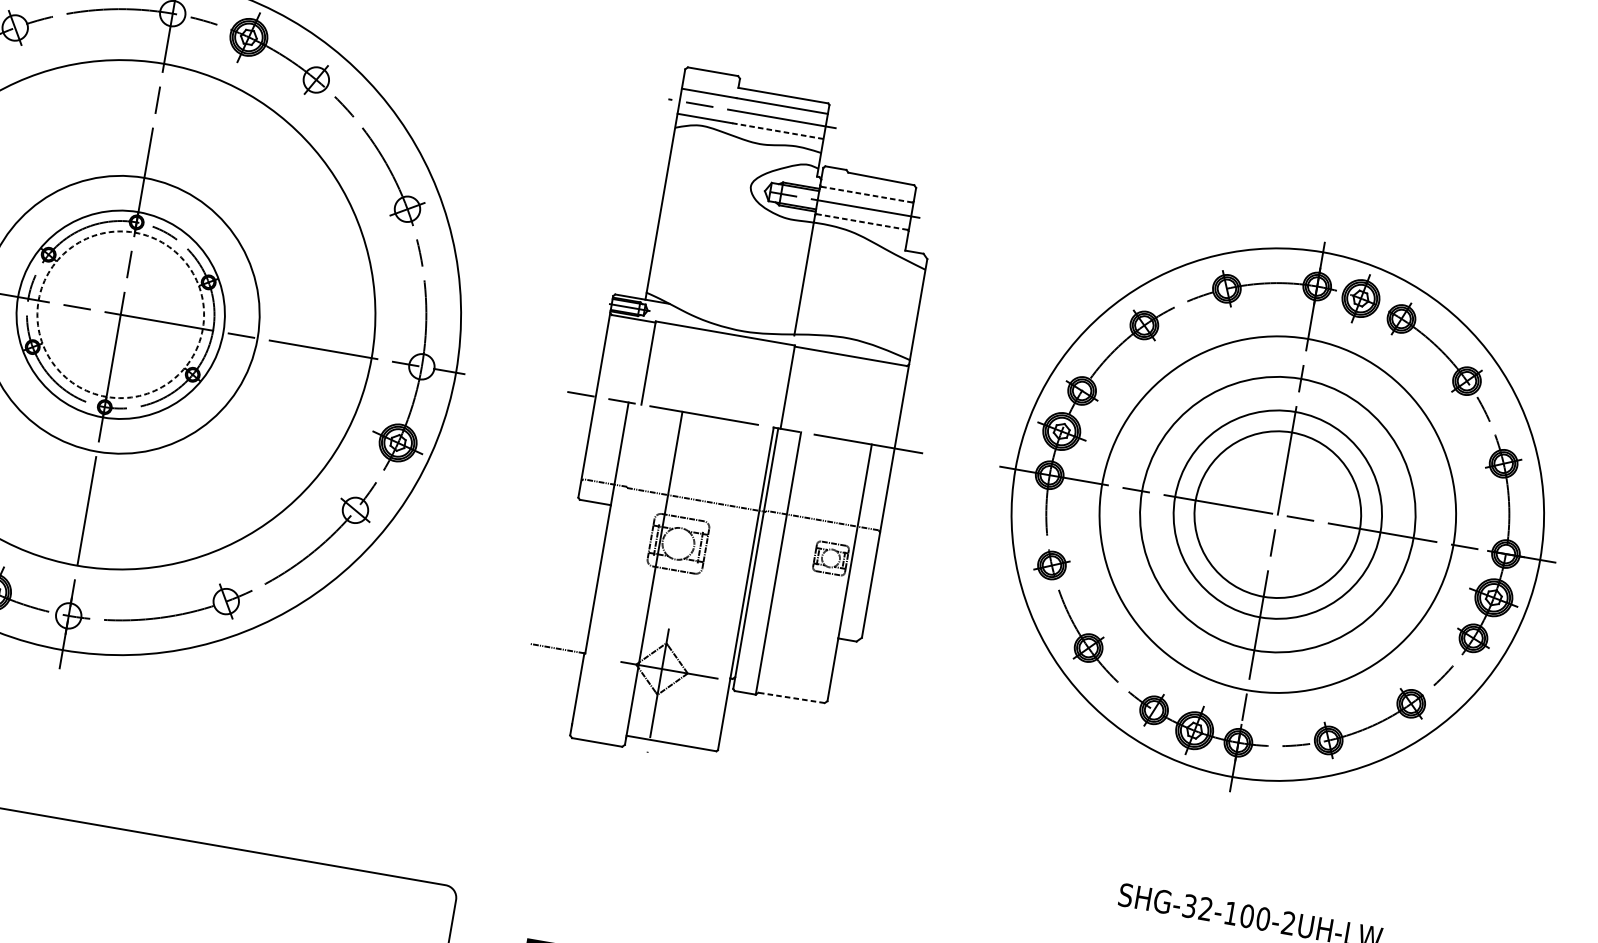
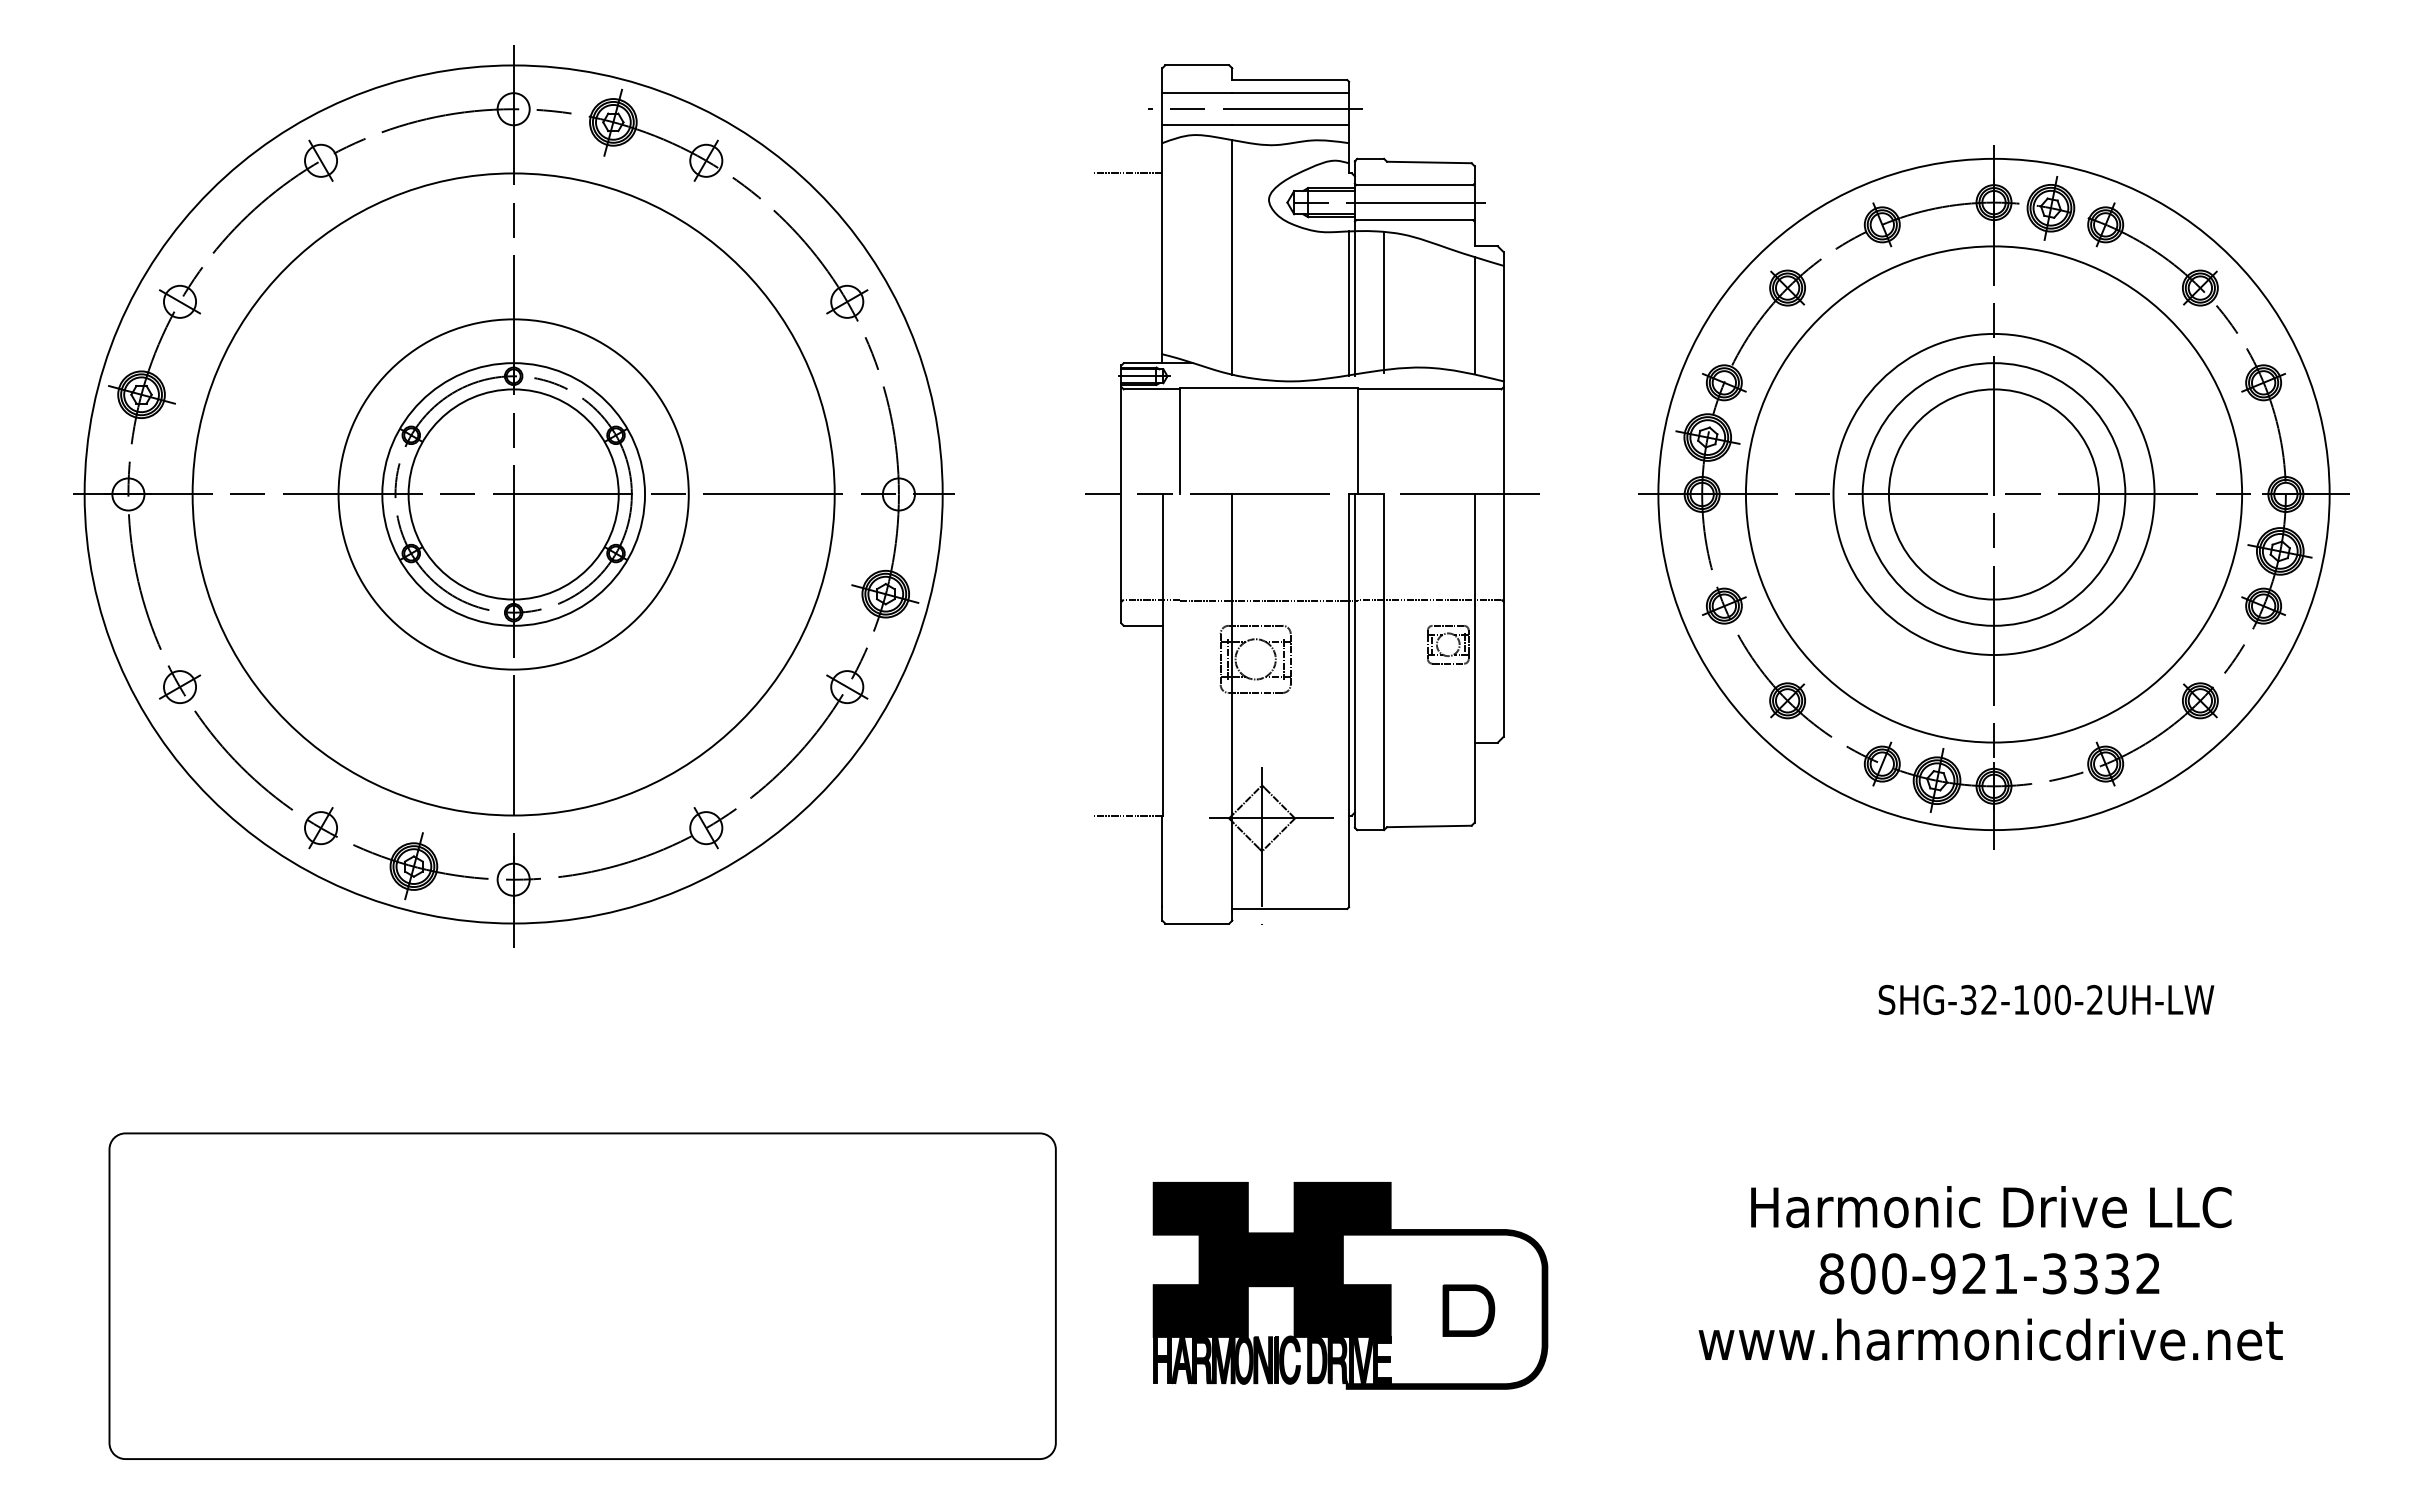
line: (777, 131) -> (1290, 125), dashed -> solid
line: (643, 146) -> (1127, 173), added
line: (867, 195) -> (1415, 185), dashed -> solid
line: (861, 222) -> (1414, 220), dashed -> solid
line: (714, 226) -> (1232, 257), added
line: (799, 278) -> (1349, 303), added
line: (827, 281) -> (1384, 301), added
line: (895, 304) -> (1474, 315), added
circle: (120, 314) -> (513, 494), dashed -> solid
circle: (1277, 514) -> (1993, 494), size x0.71
circle: (1277, 514) -> (1993, 494), size x1.43
line: (790, 697) -> (1428, 826), dashed -> solid

